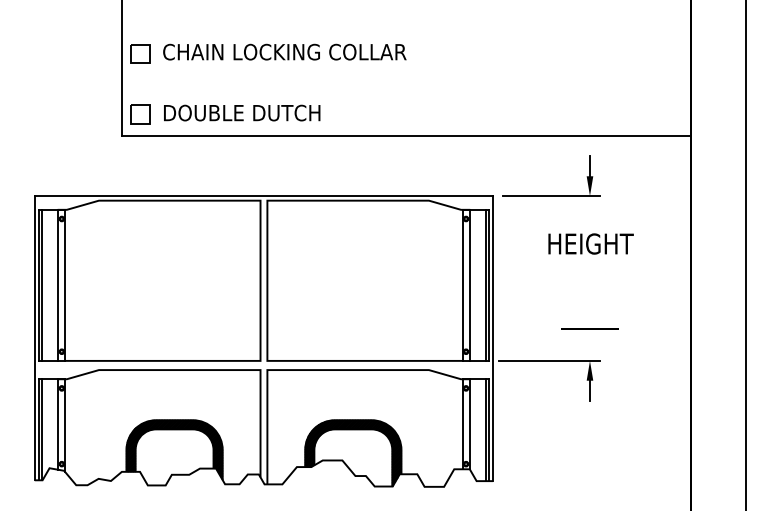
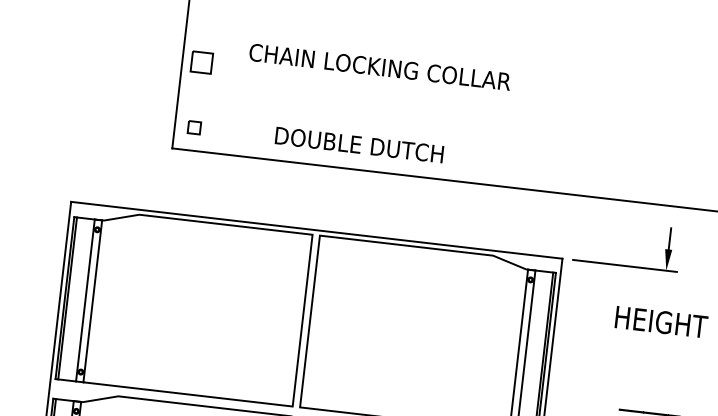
text: (284, 51) -> (379, 66), moved
text: (242, 112) -> (359, 144), moved
part: (140, 114) -> (194, 127), size x0.6

